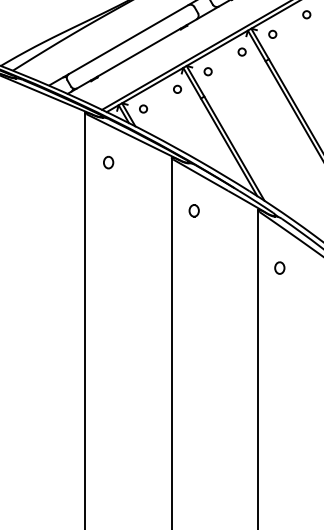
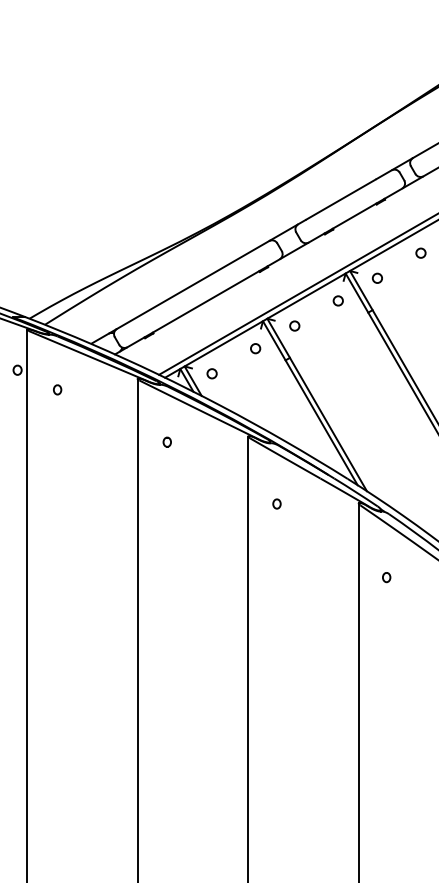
part: (22, 121) -> (57, 389), added
part: (107, 161) -> (166, 441), size x0.62
part: (193, 210) -> (276, 503), size x0.62
part: (279, 268) -> (386, 577), size x0.62

